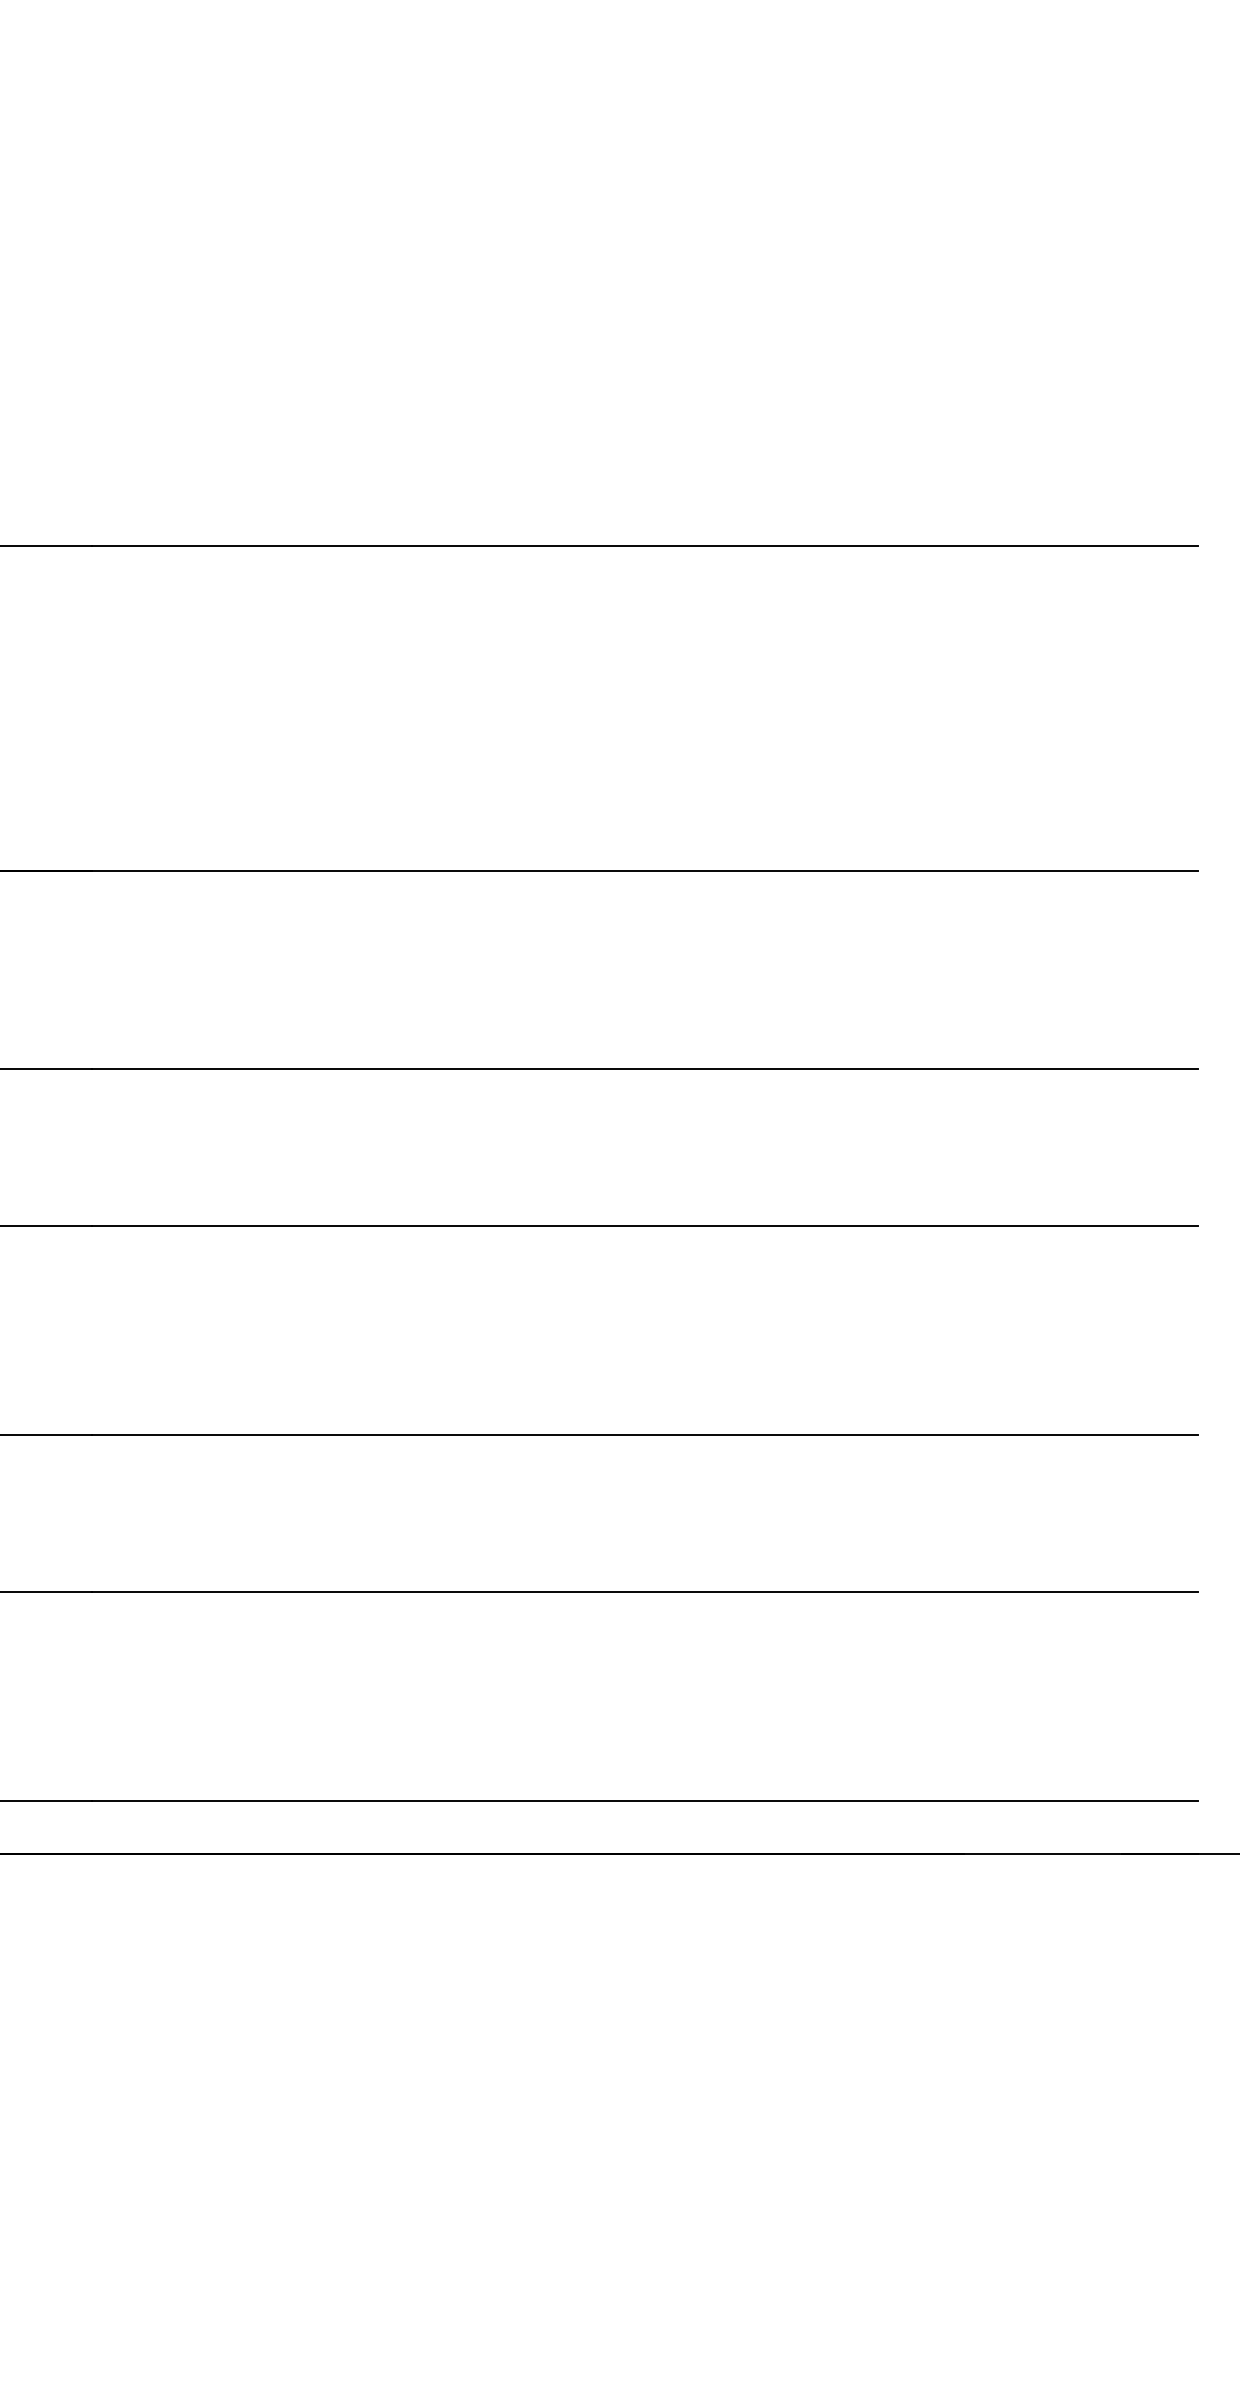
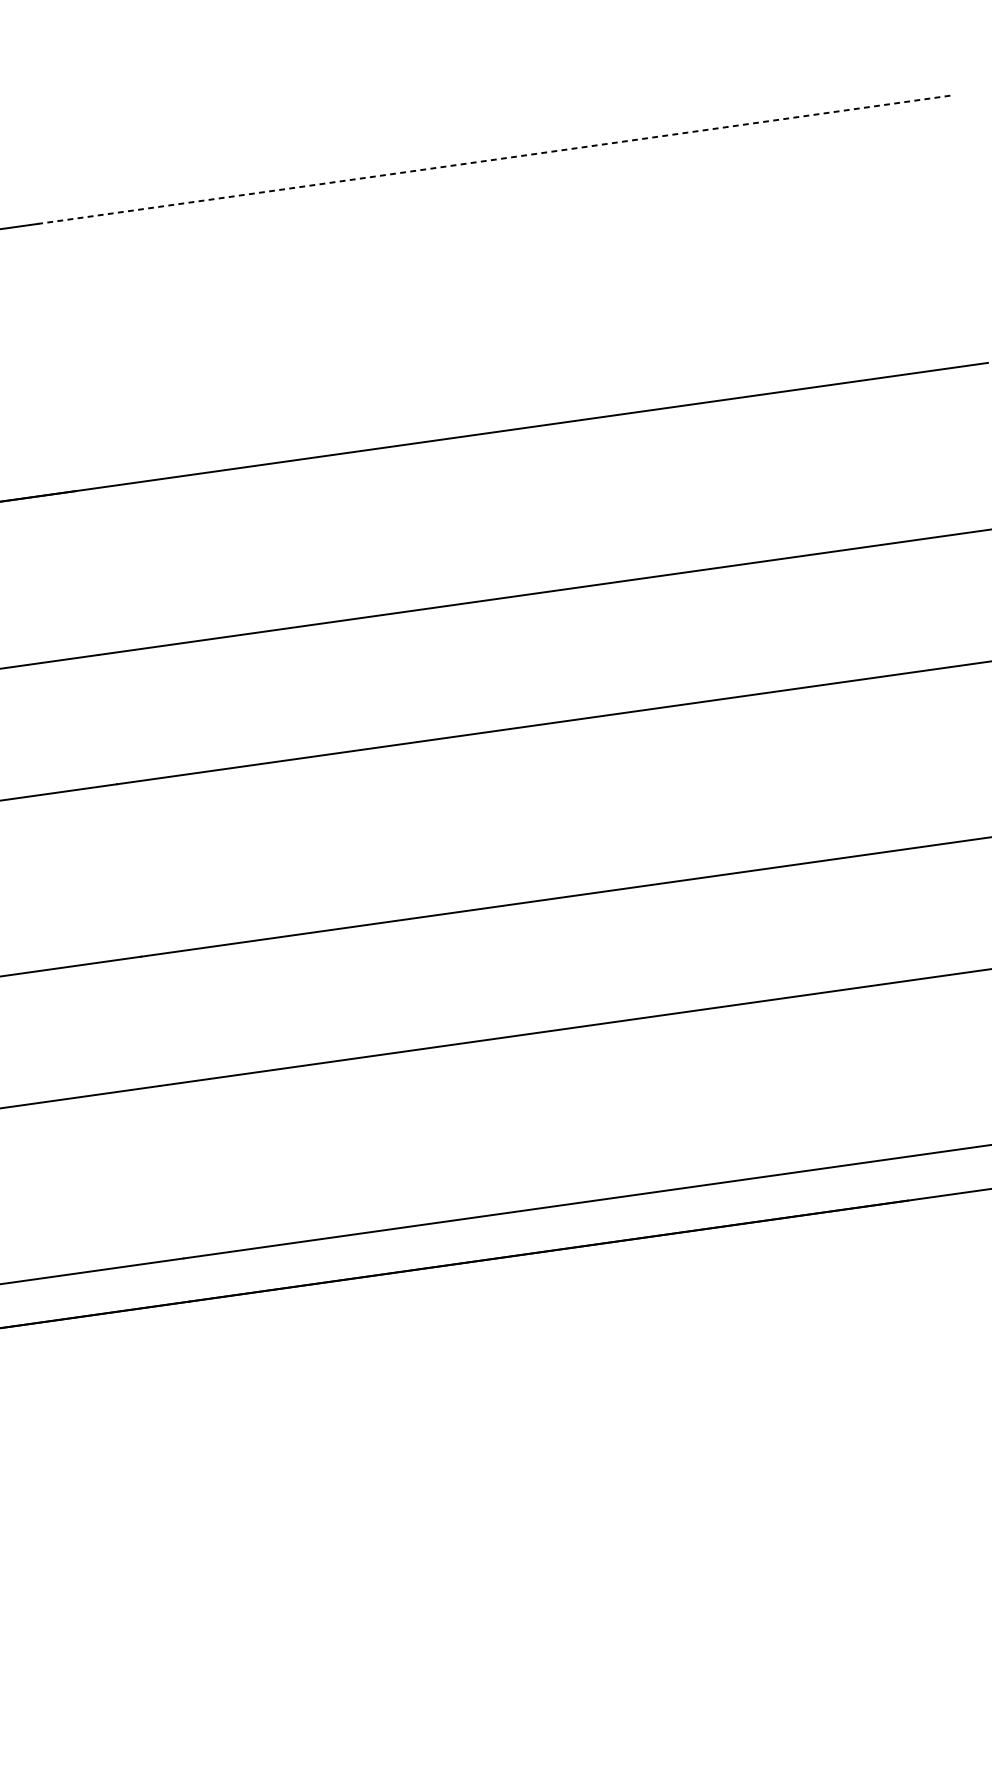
line: (644, 546) -> (493, 159), solid -> dashed

